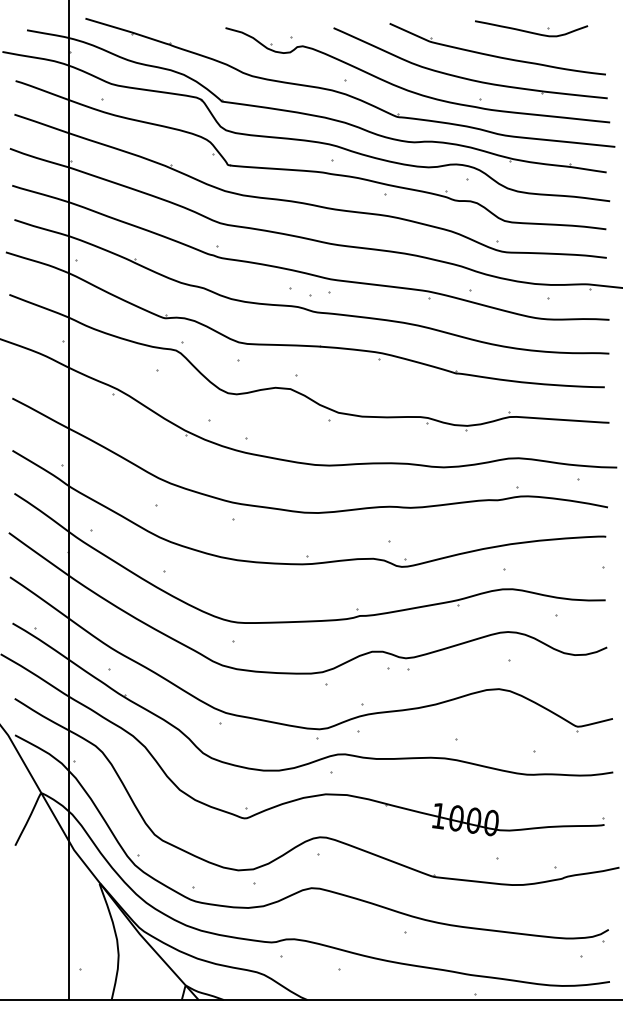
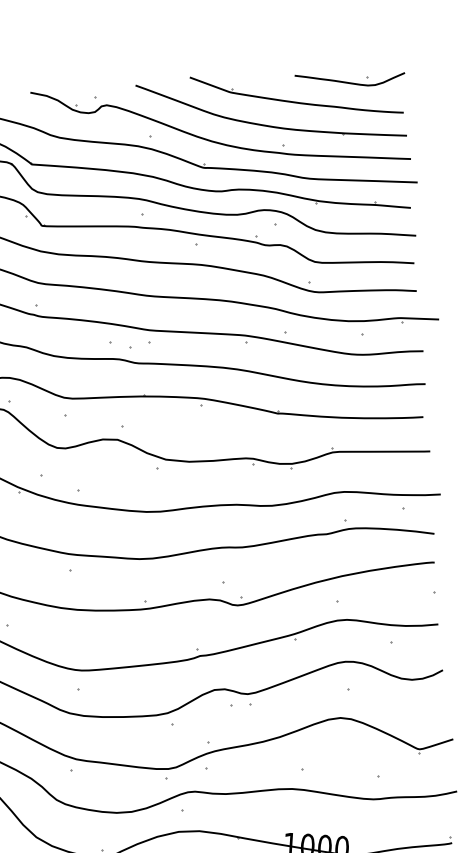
part: (531, 28) -> (350, 79), moved

